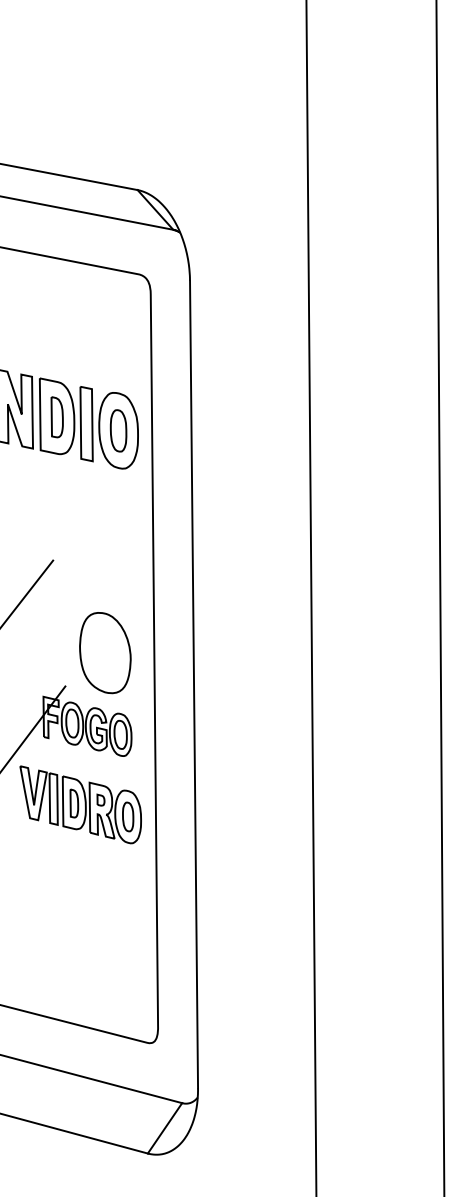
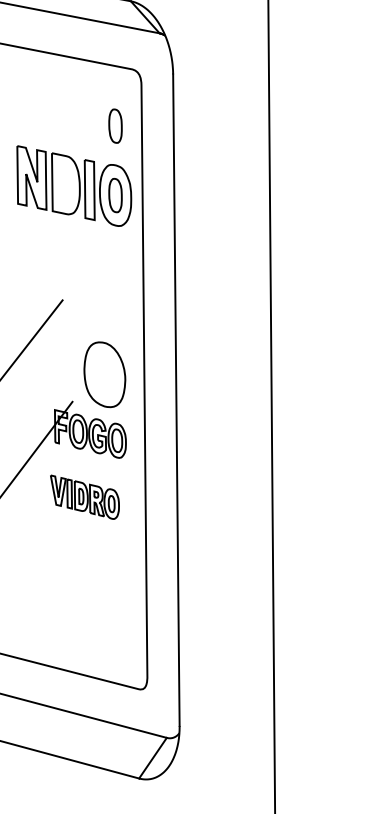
part: (118, 344) -> (115, 125), added
part: (56, 417) -> (65, 184), removed
part: (80, 804) -> (84, 496), size x0.7

